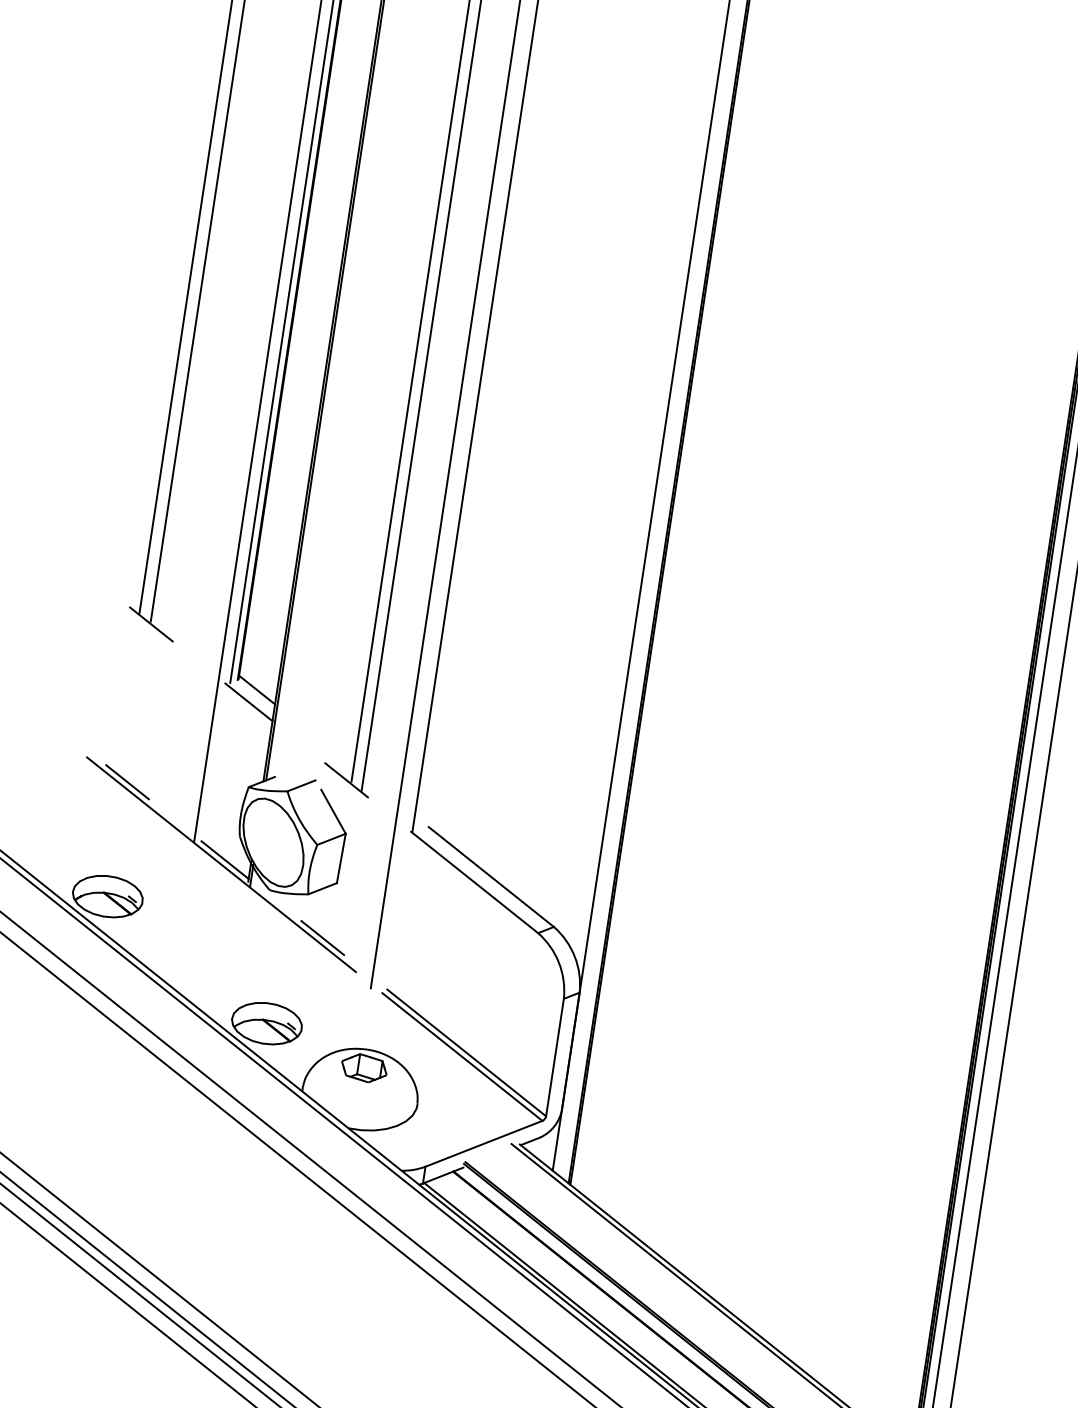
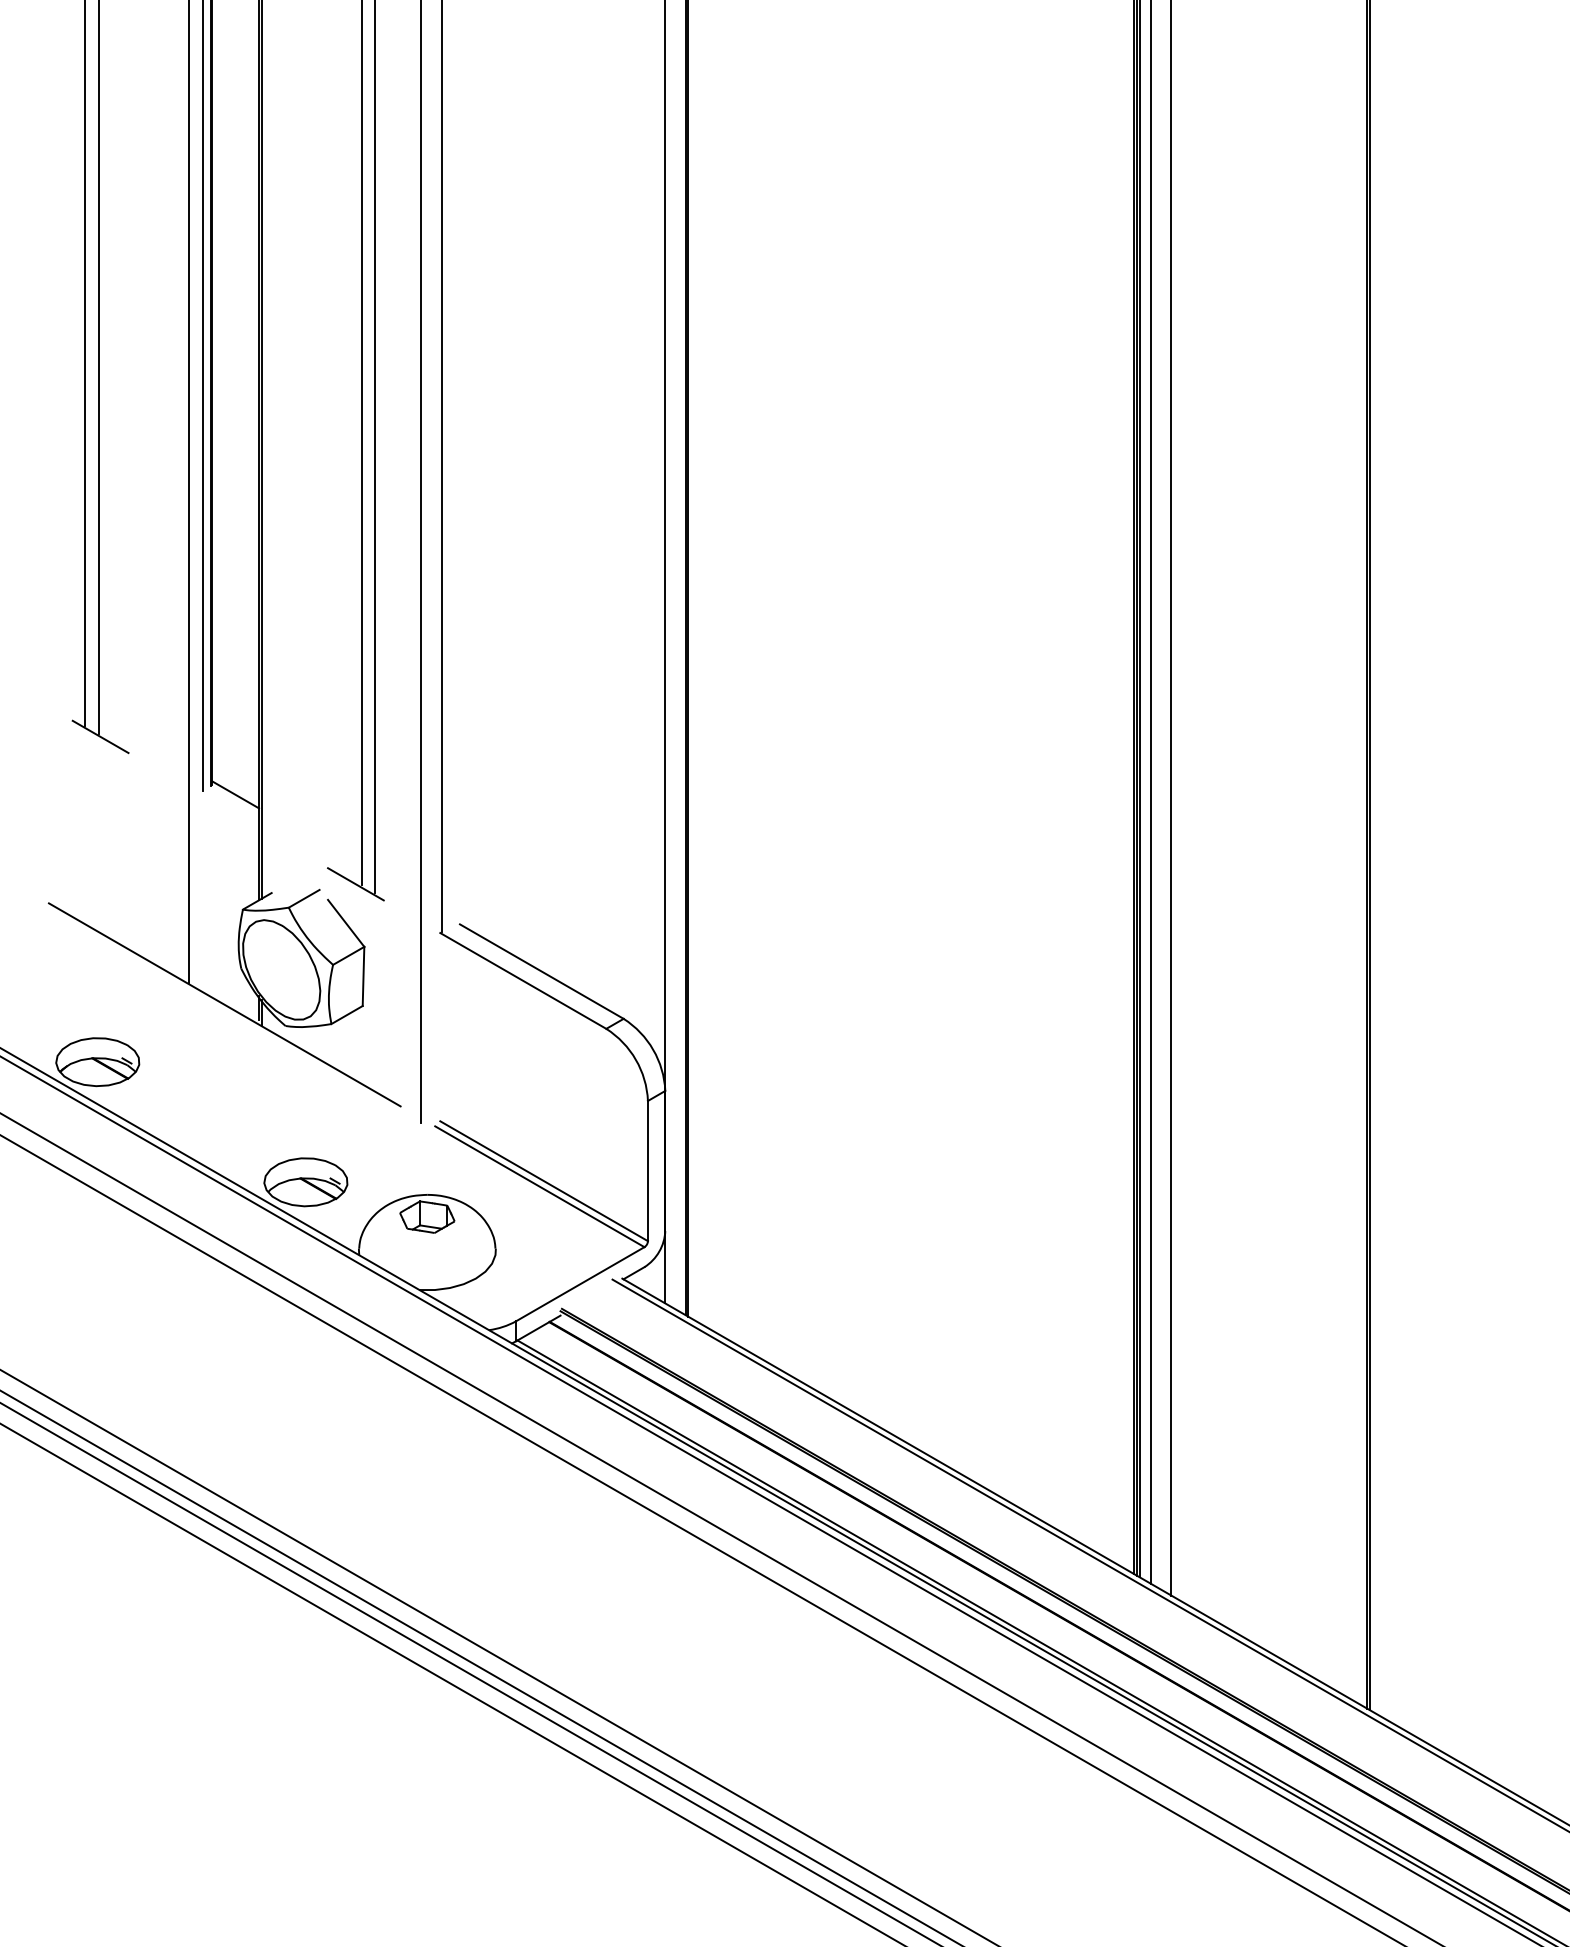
line: (249, 702) -> (228, 810), removed
line: (127, 782) -> (100, 925), removed
line: (225, 859) -> (228, 998), removed
line: (322, 937) -> (355, 1072), removed

